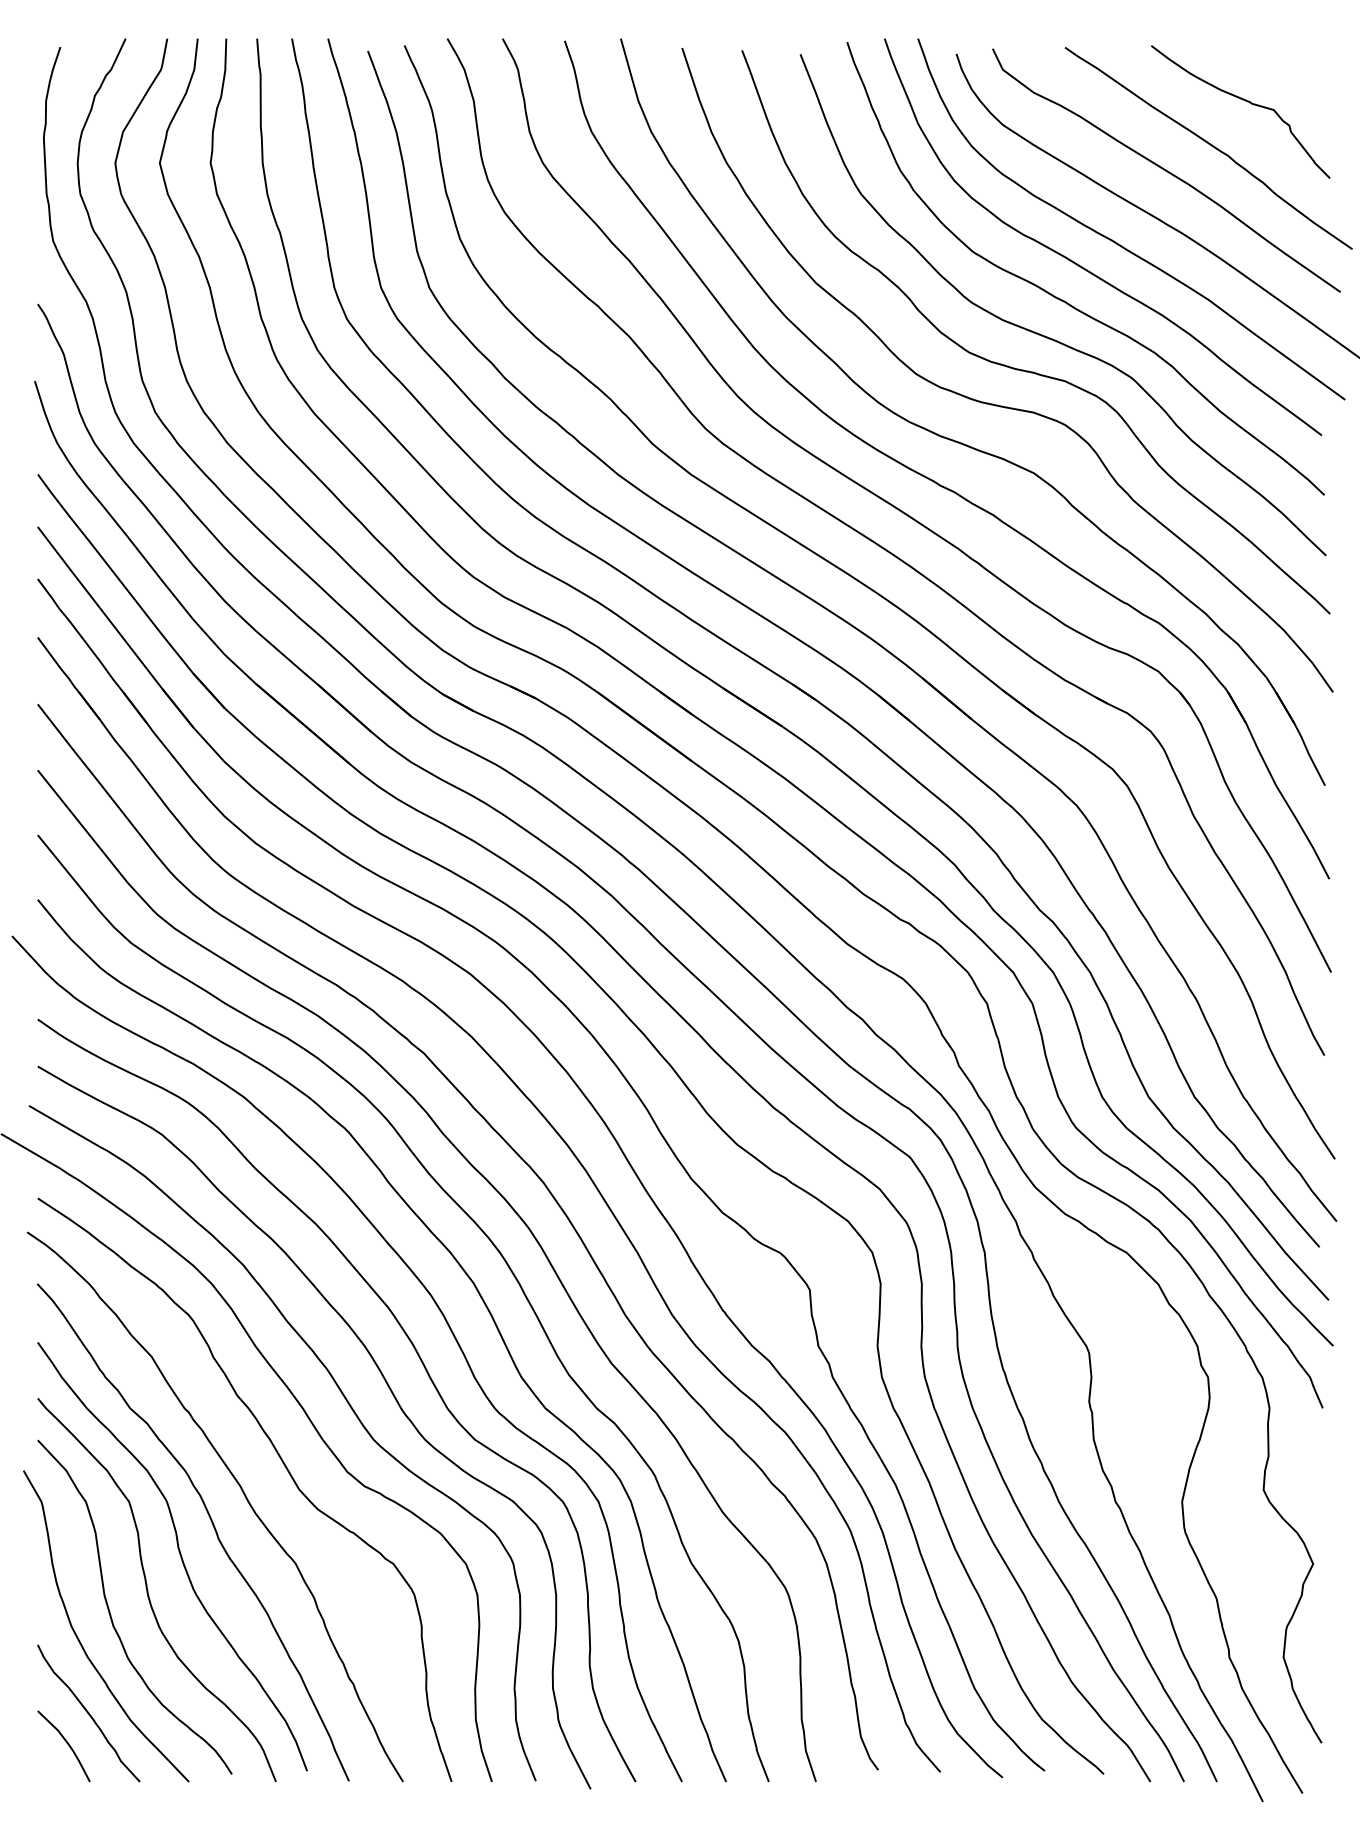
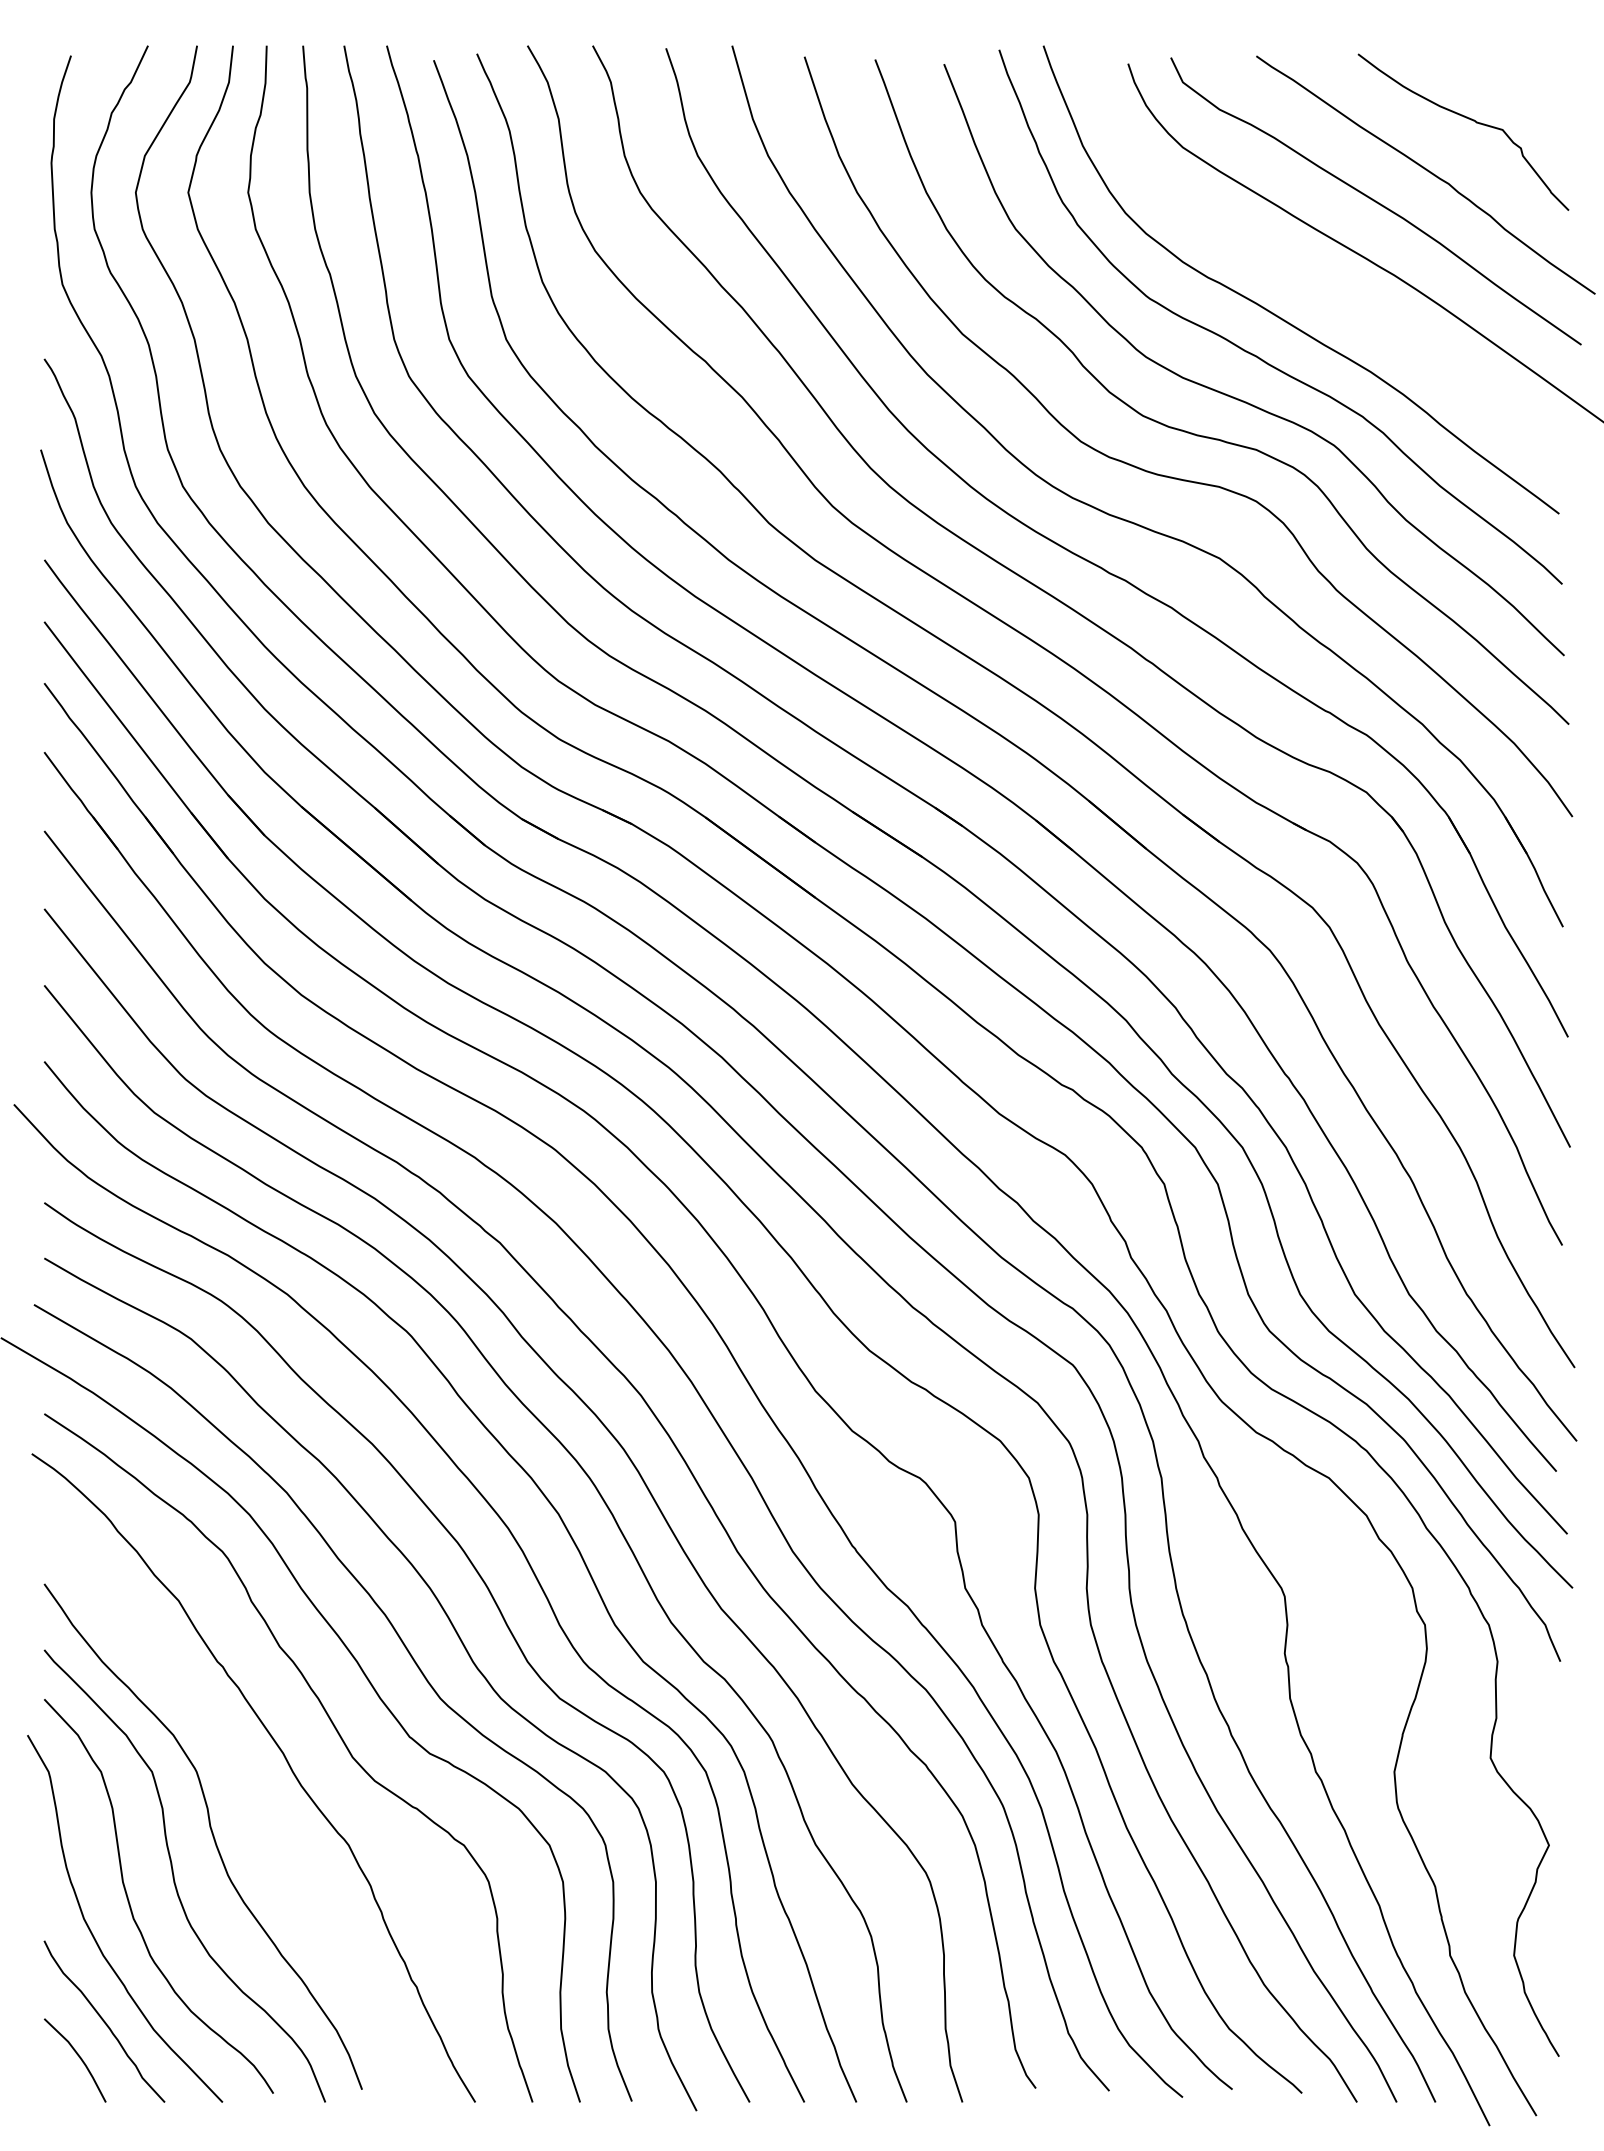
curve: (1116, 241) -> (1316, 285), removed
curve: (211, 1523) -> (249, 1797), removed

